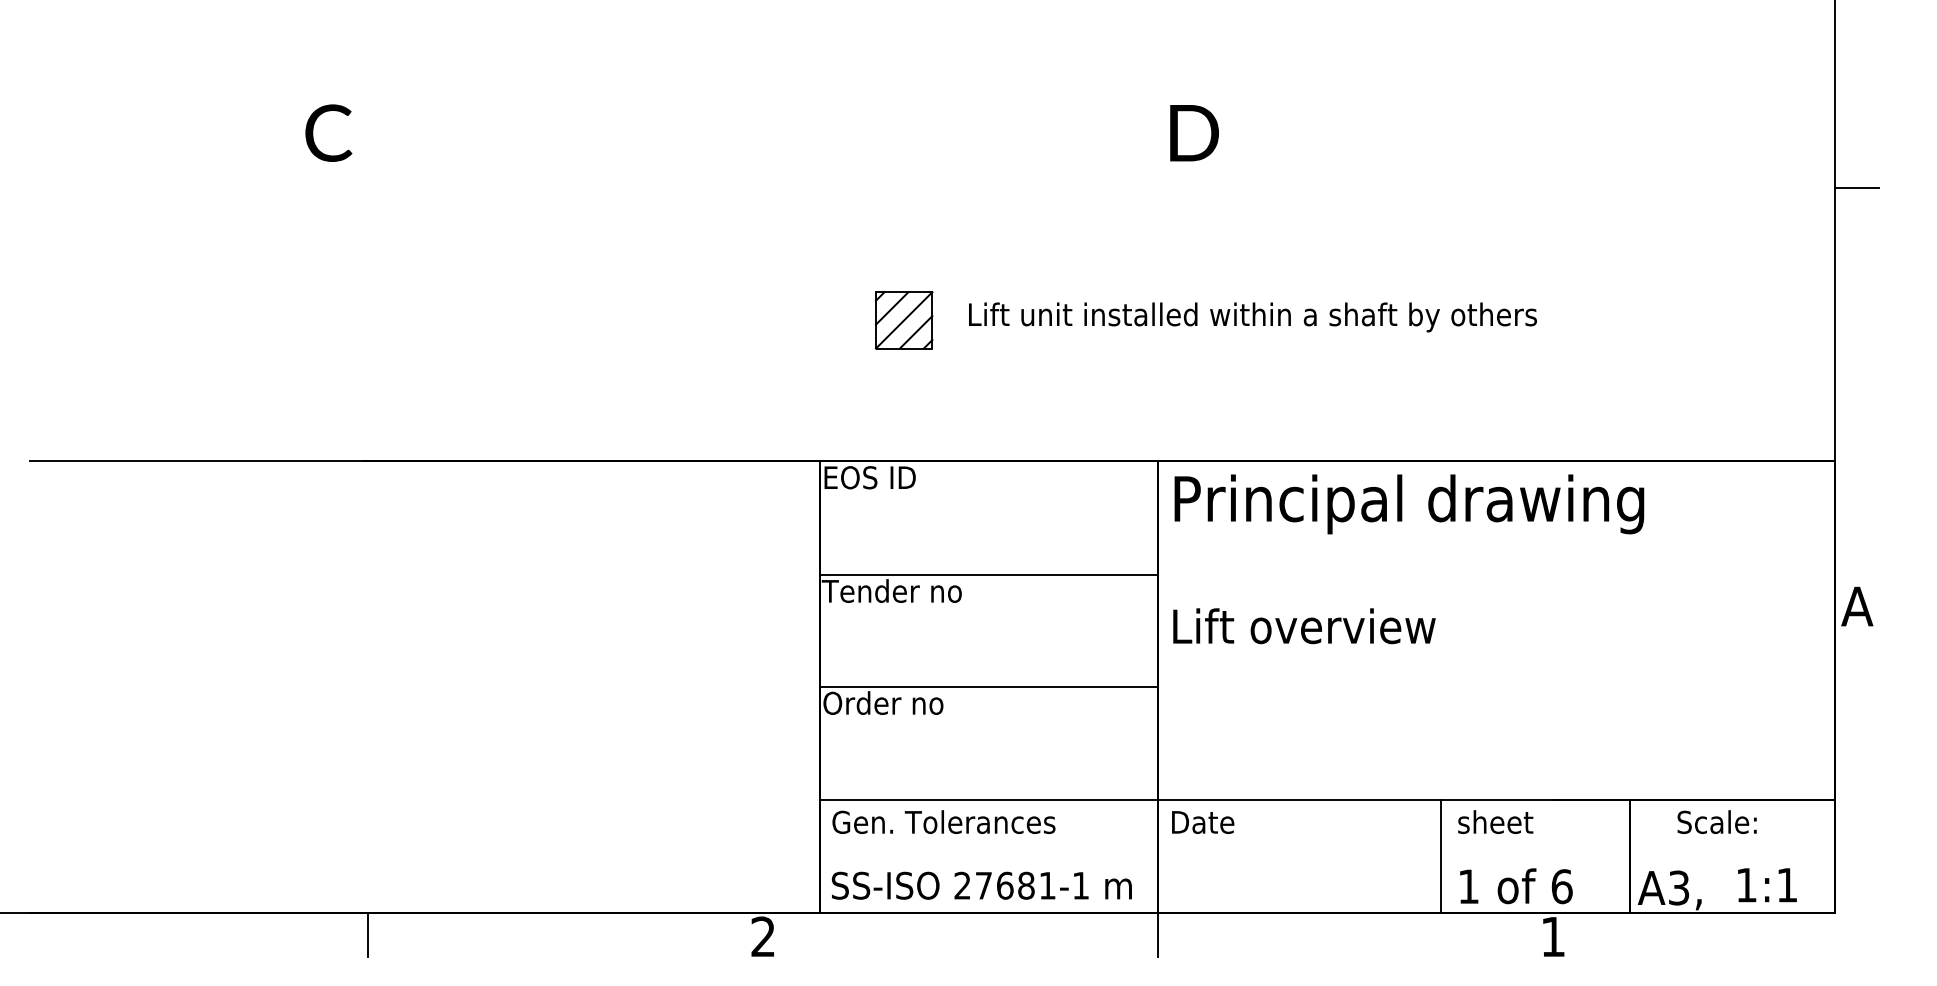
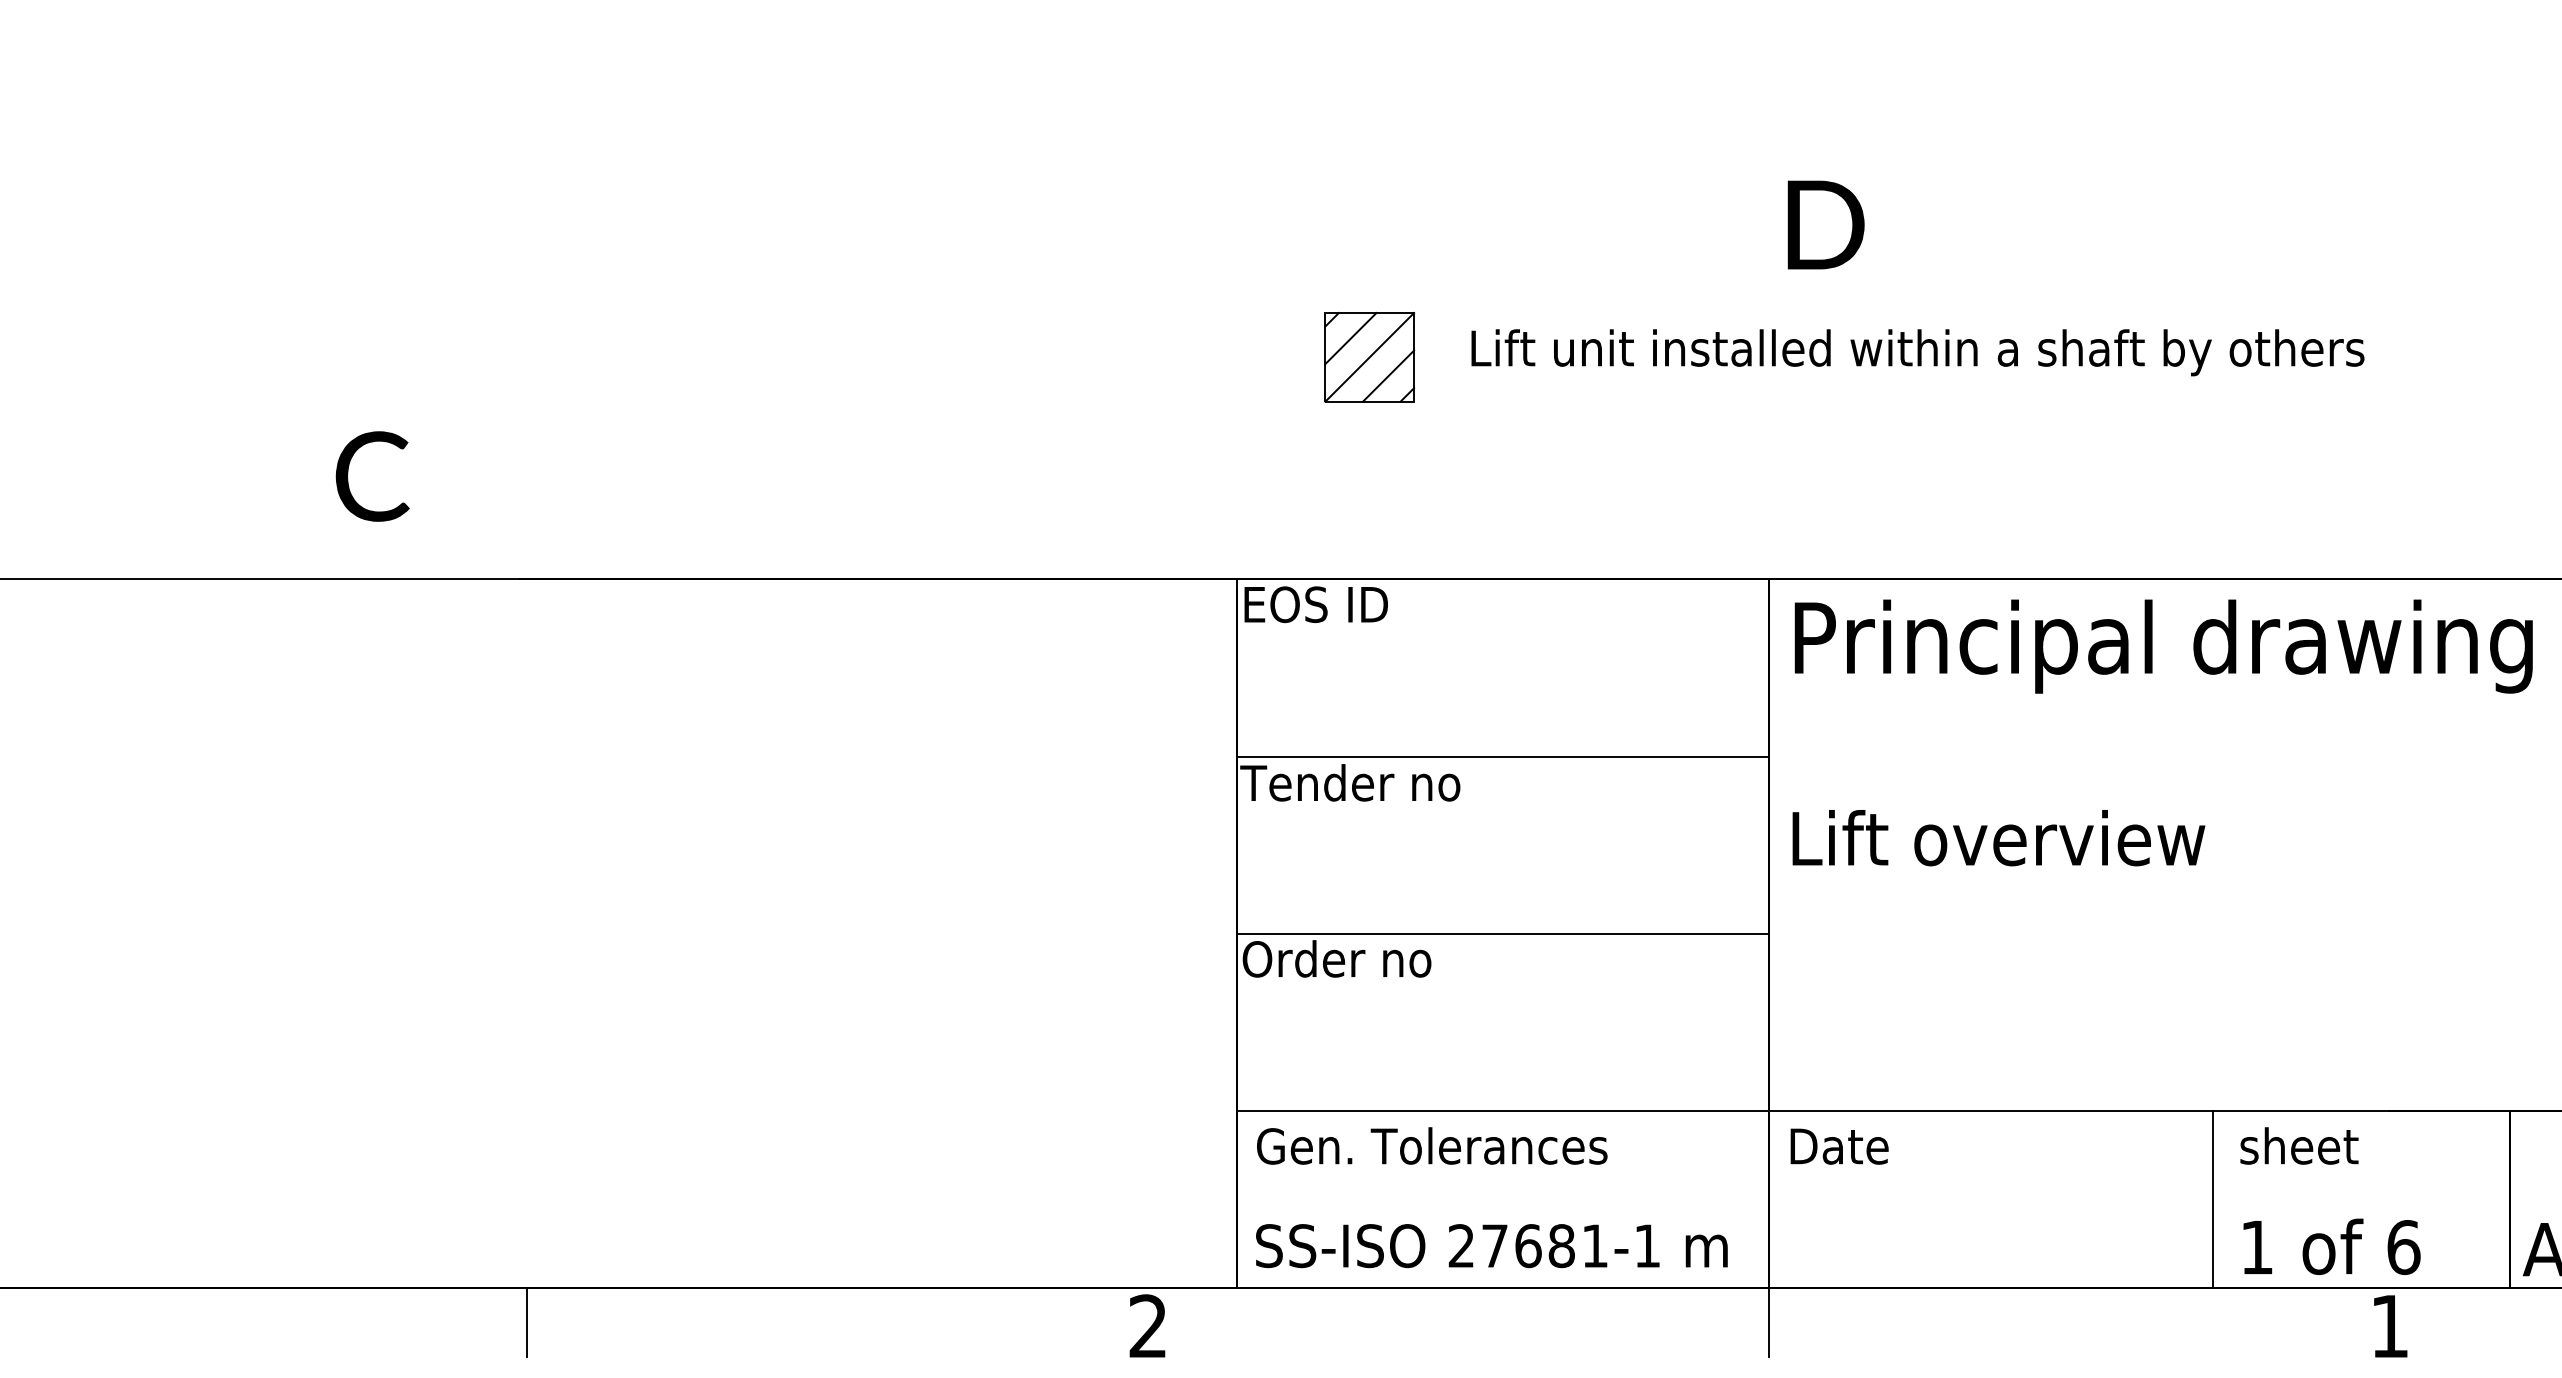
text: (328, 132) -> (372, 475), moved
text: (1194, 133) -> (1826, 225), moved

